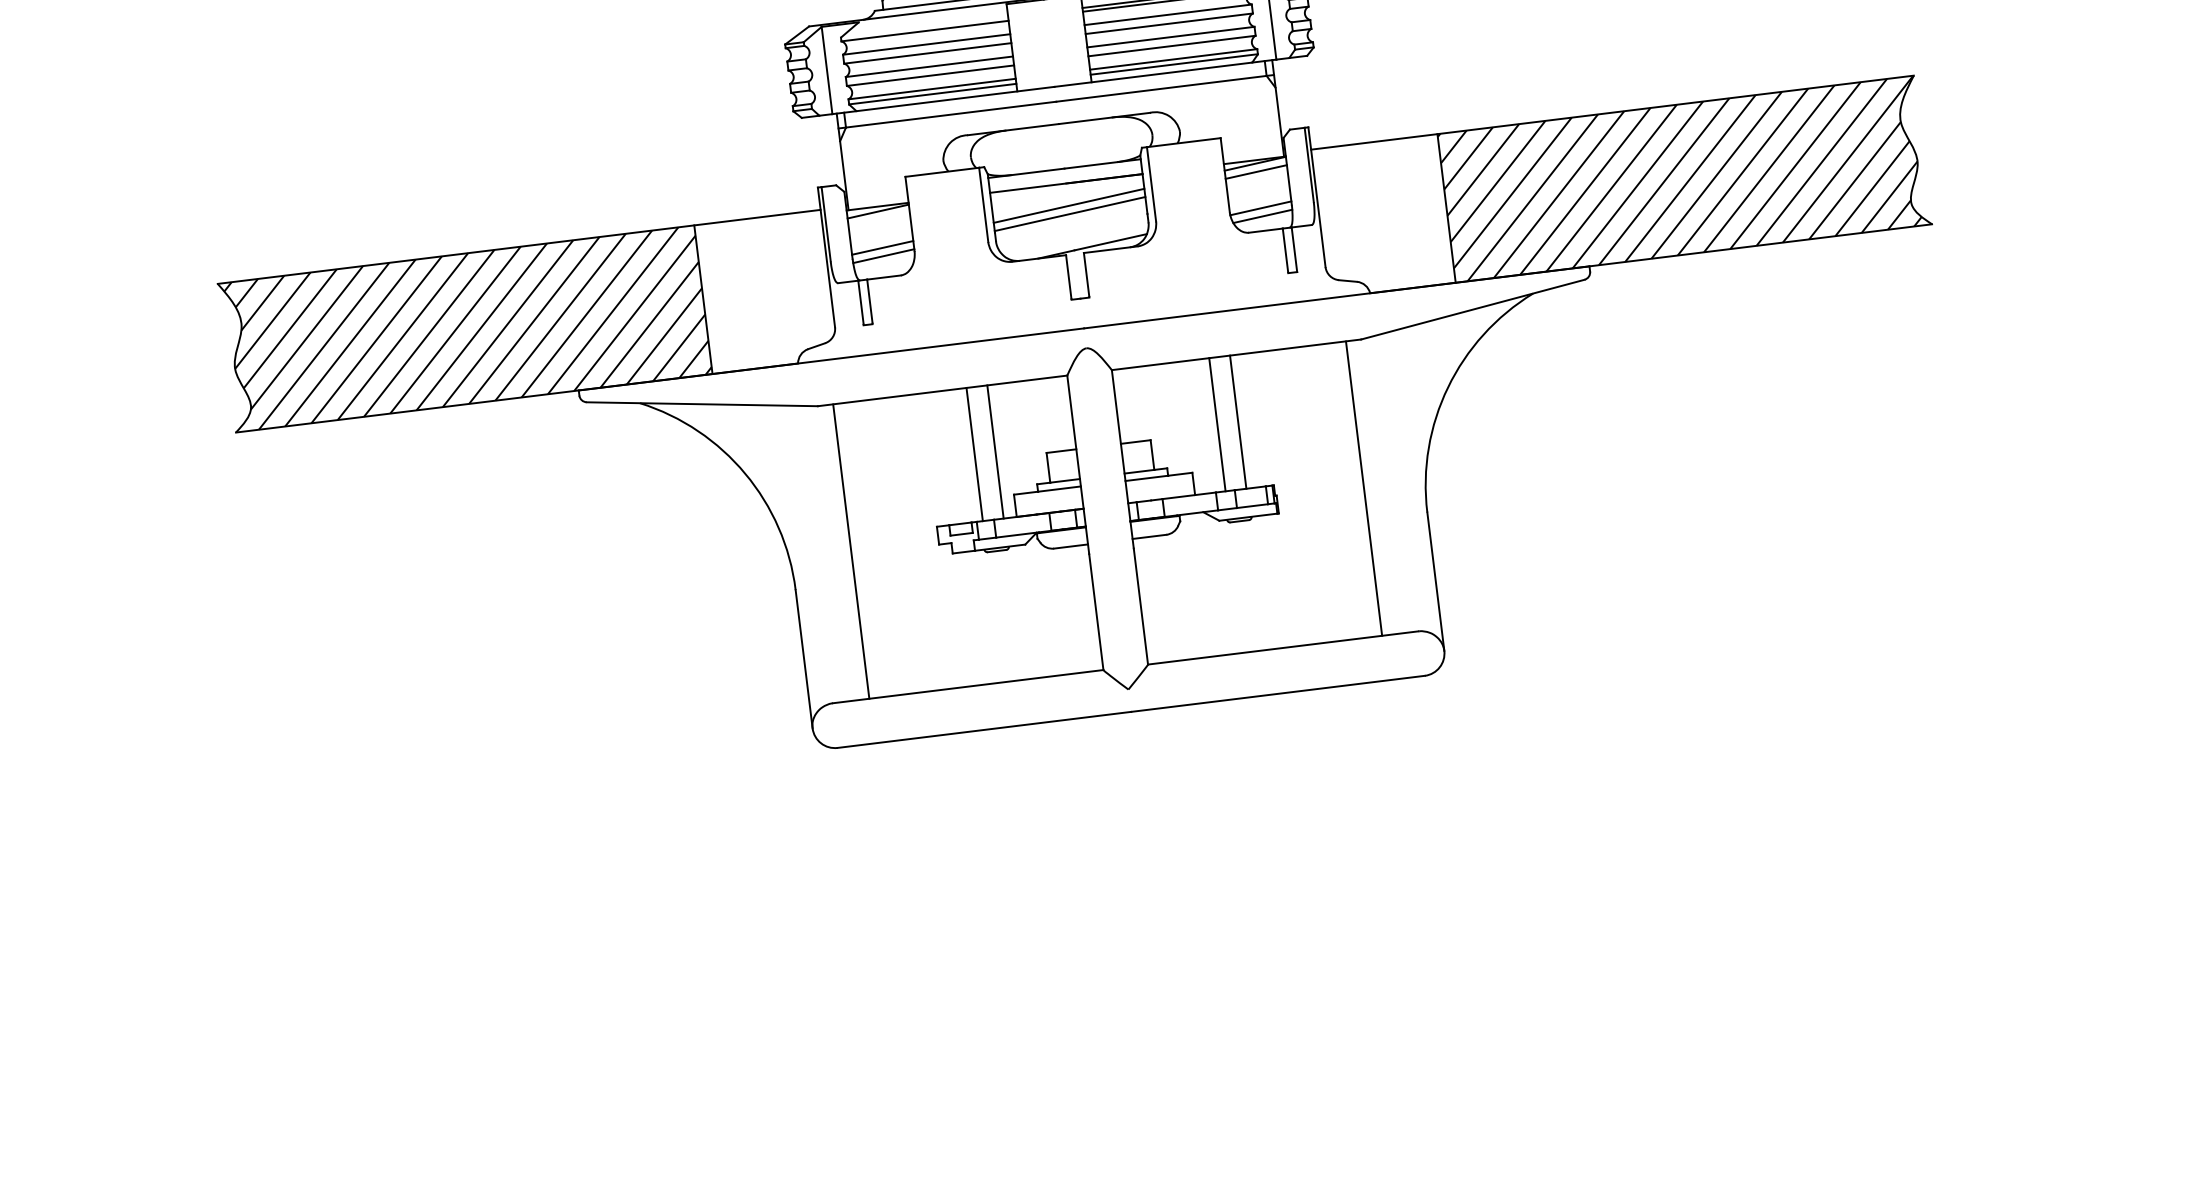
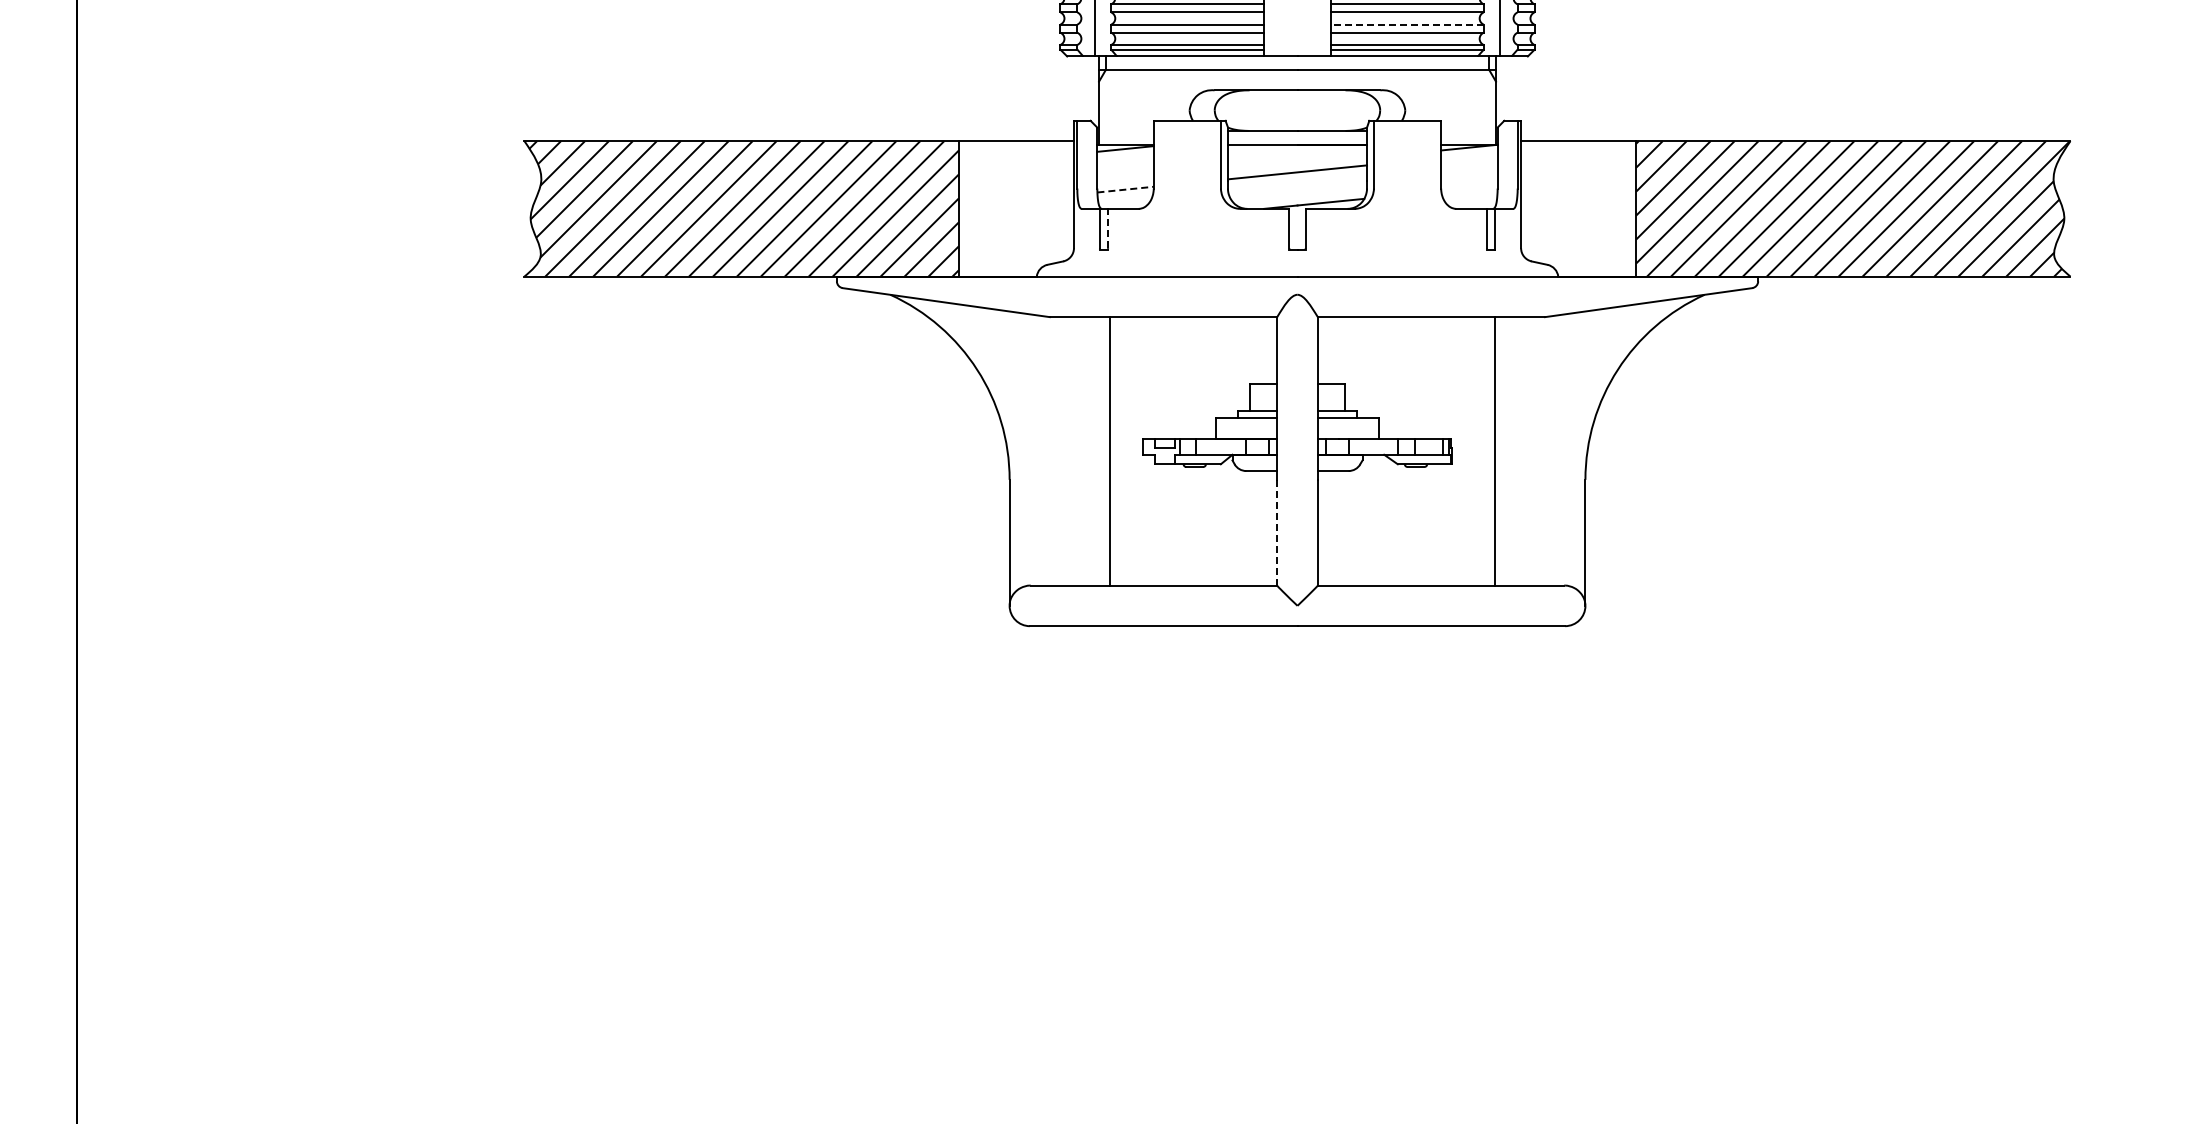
line: (1170, 36) -> (1407, 24), solid -> dashed
line: (1256, 171) -> (1469, 154), removed
line: (1068, 205) -> (1297, 164), removed
line: (1260, 208) -> (1469, 188), removed
line: (1262, 216) -> (1470, 195), removed
line: (882, 247) -> (1125, 181), removed
line: (884, 255) -> (1126, 189), solid -> dashed
line: (870, 301) -> (1108, 228), solid -> dashed
line: (1238, 421) -> (1425, 377), removed
line: (1217, 424) -> (1406, 377), removed
line: (995, 451) -> (1204, 377), removed
line: (974, 454) -> (1185, 377), removed
line: (1364, 488) -> (1495, 451), moved
line: (850, 551) -> (1109, 451), moved
line: (1096, 611) -> (1277, 532), solid -> dashed

